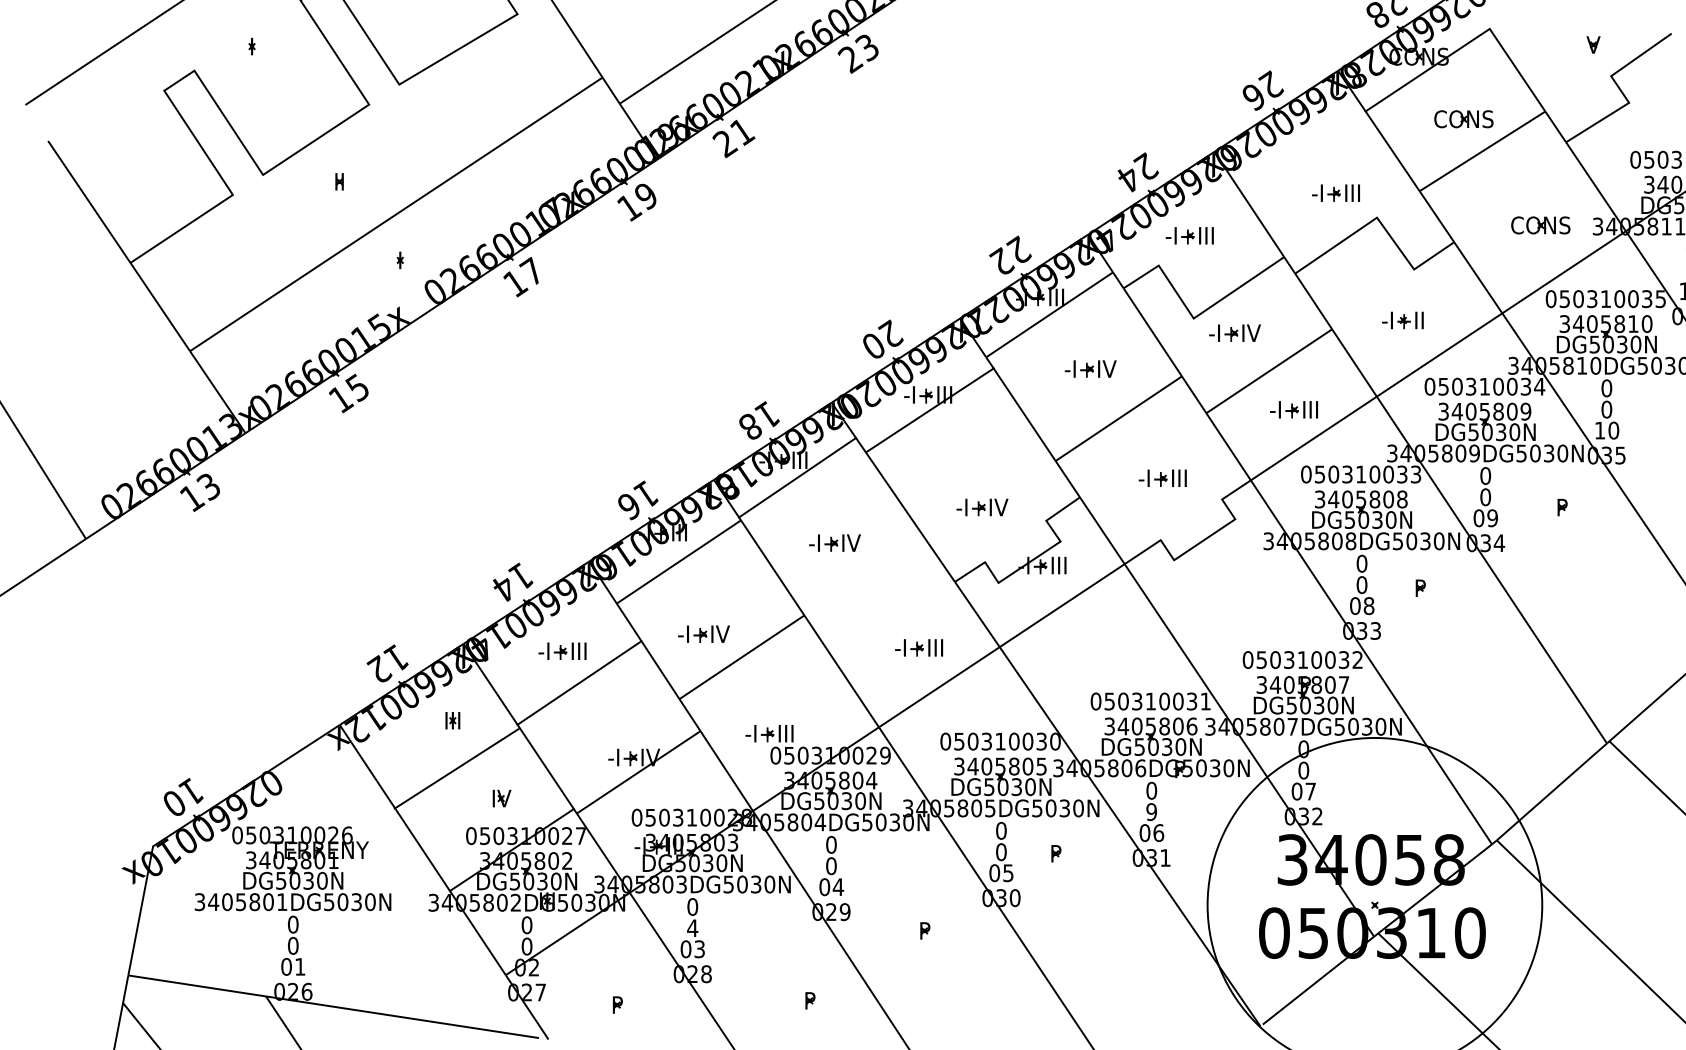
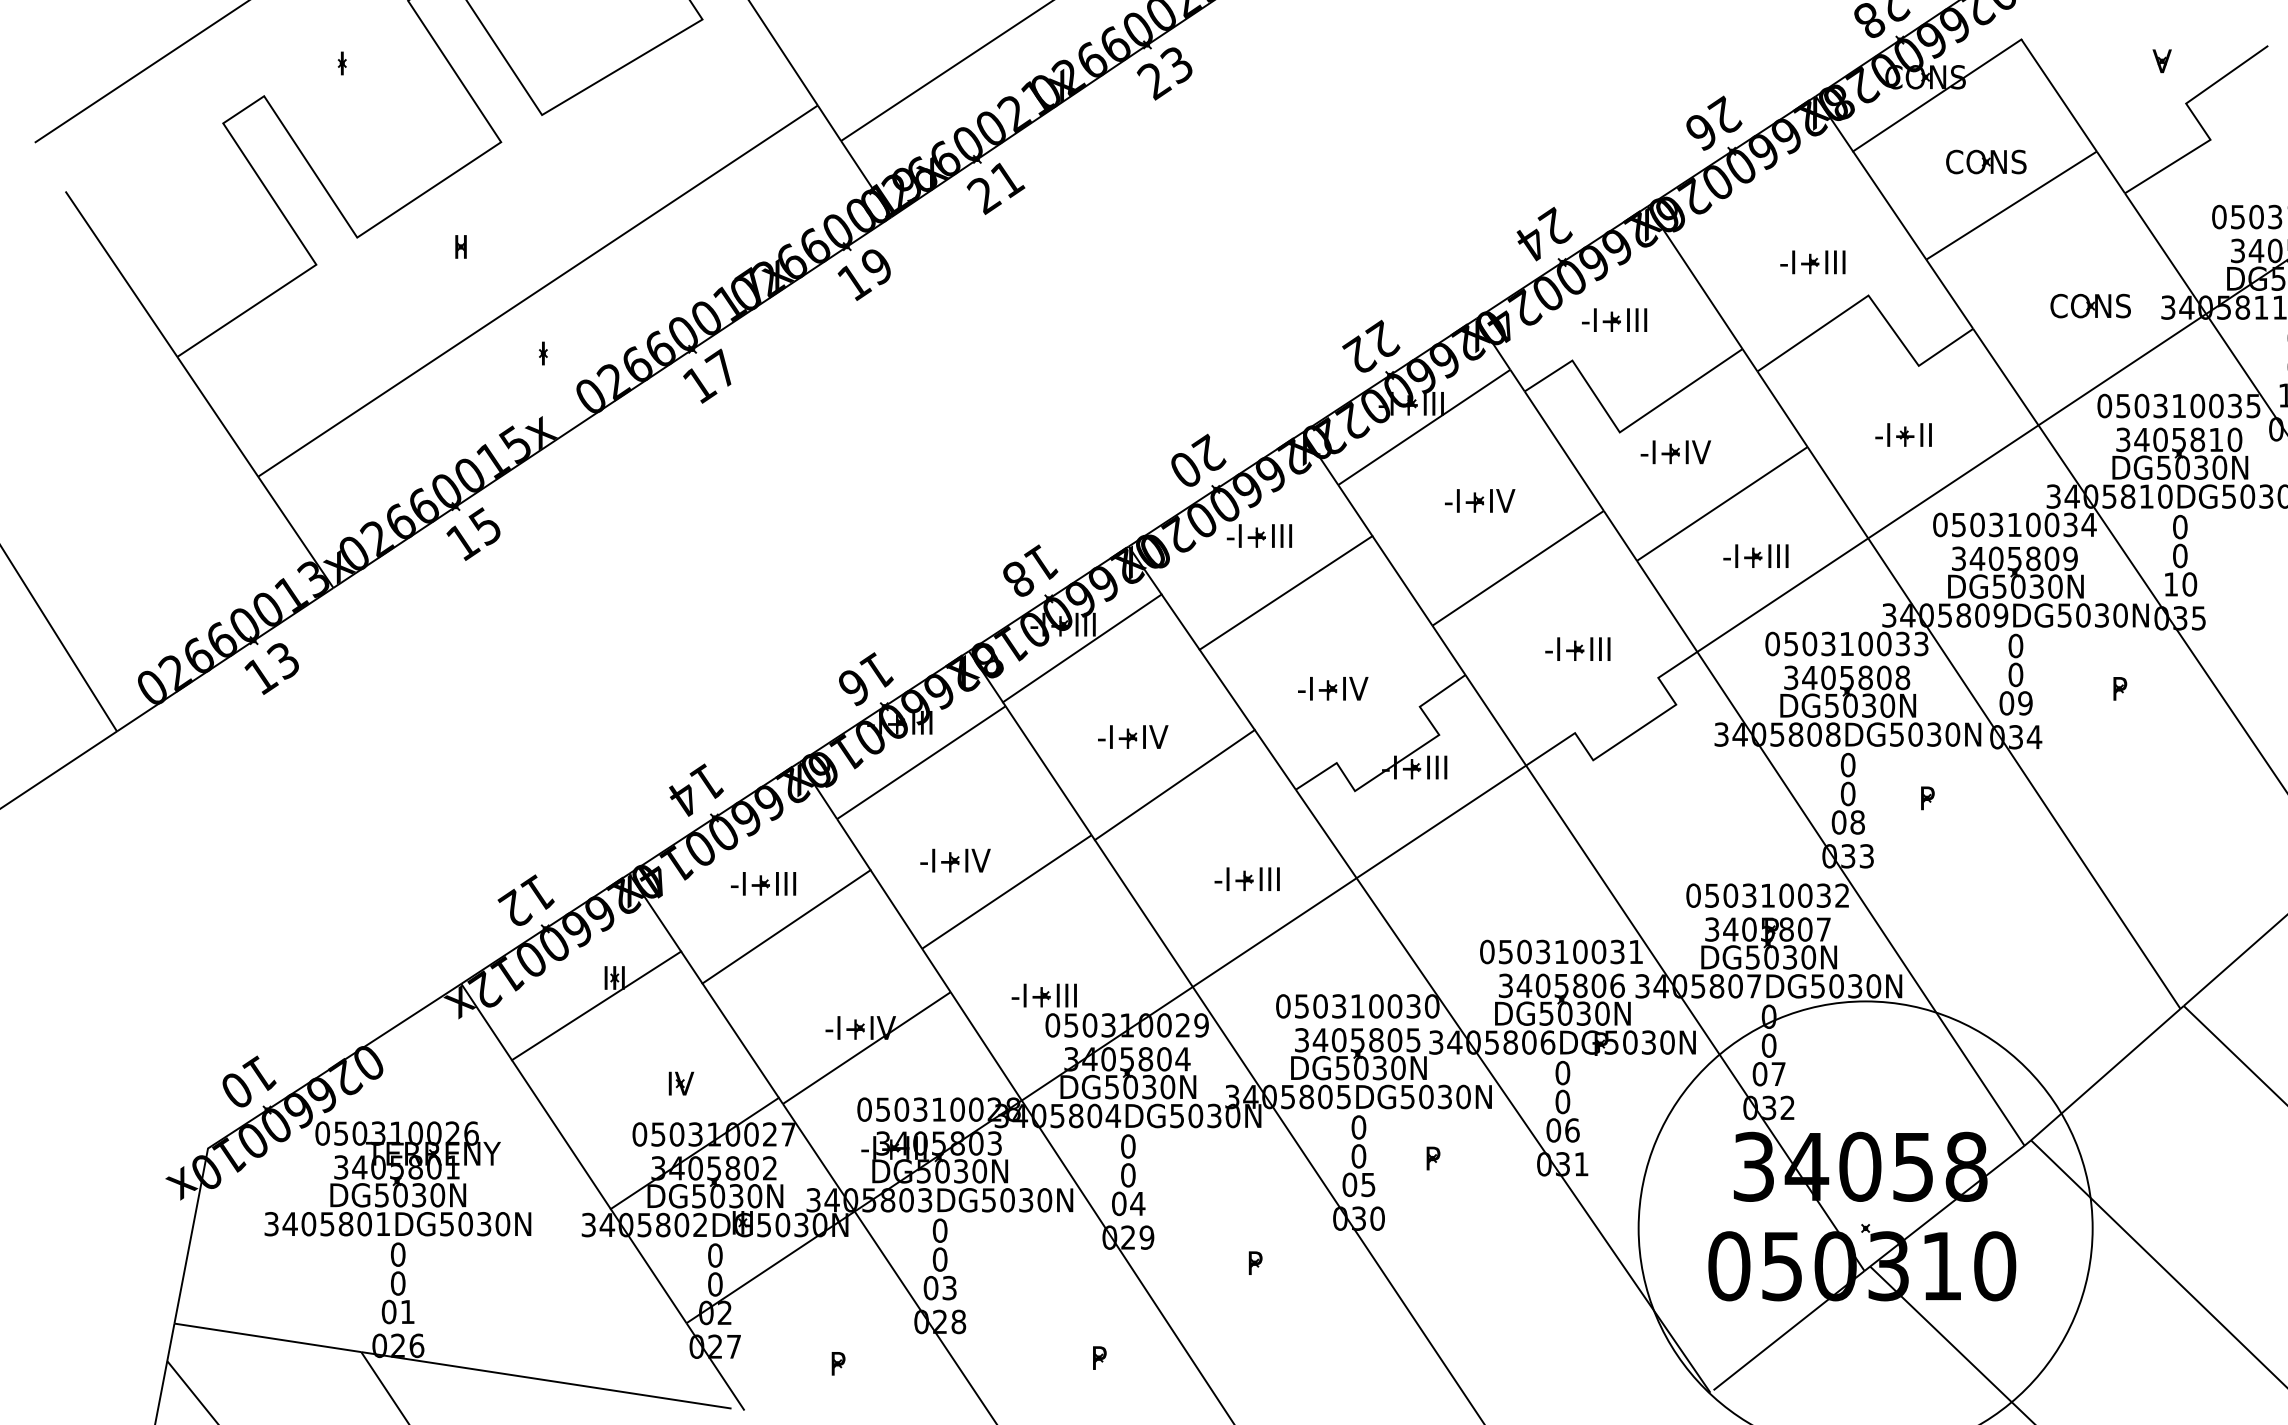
line: (929, 410) -> (1285, 592), moved
line: (865, 578) -> (1174, 785), added
line: (457, 768) -> (596, 1005), moved
text: (1151, 812) -> (1562, 1102), 9 -> 0
text: (692, 928) -> (939, 1259), 4 -> 0

